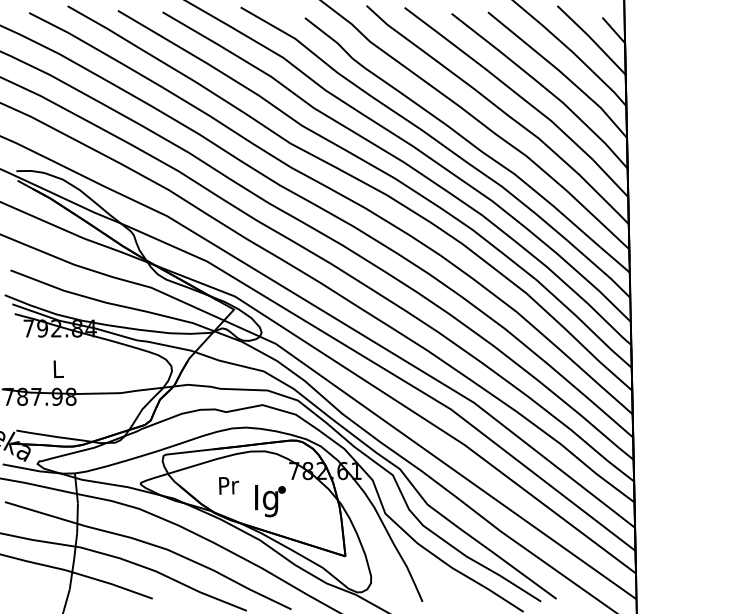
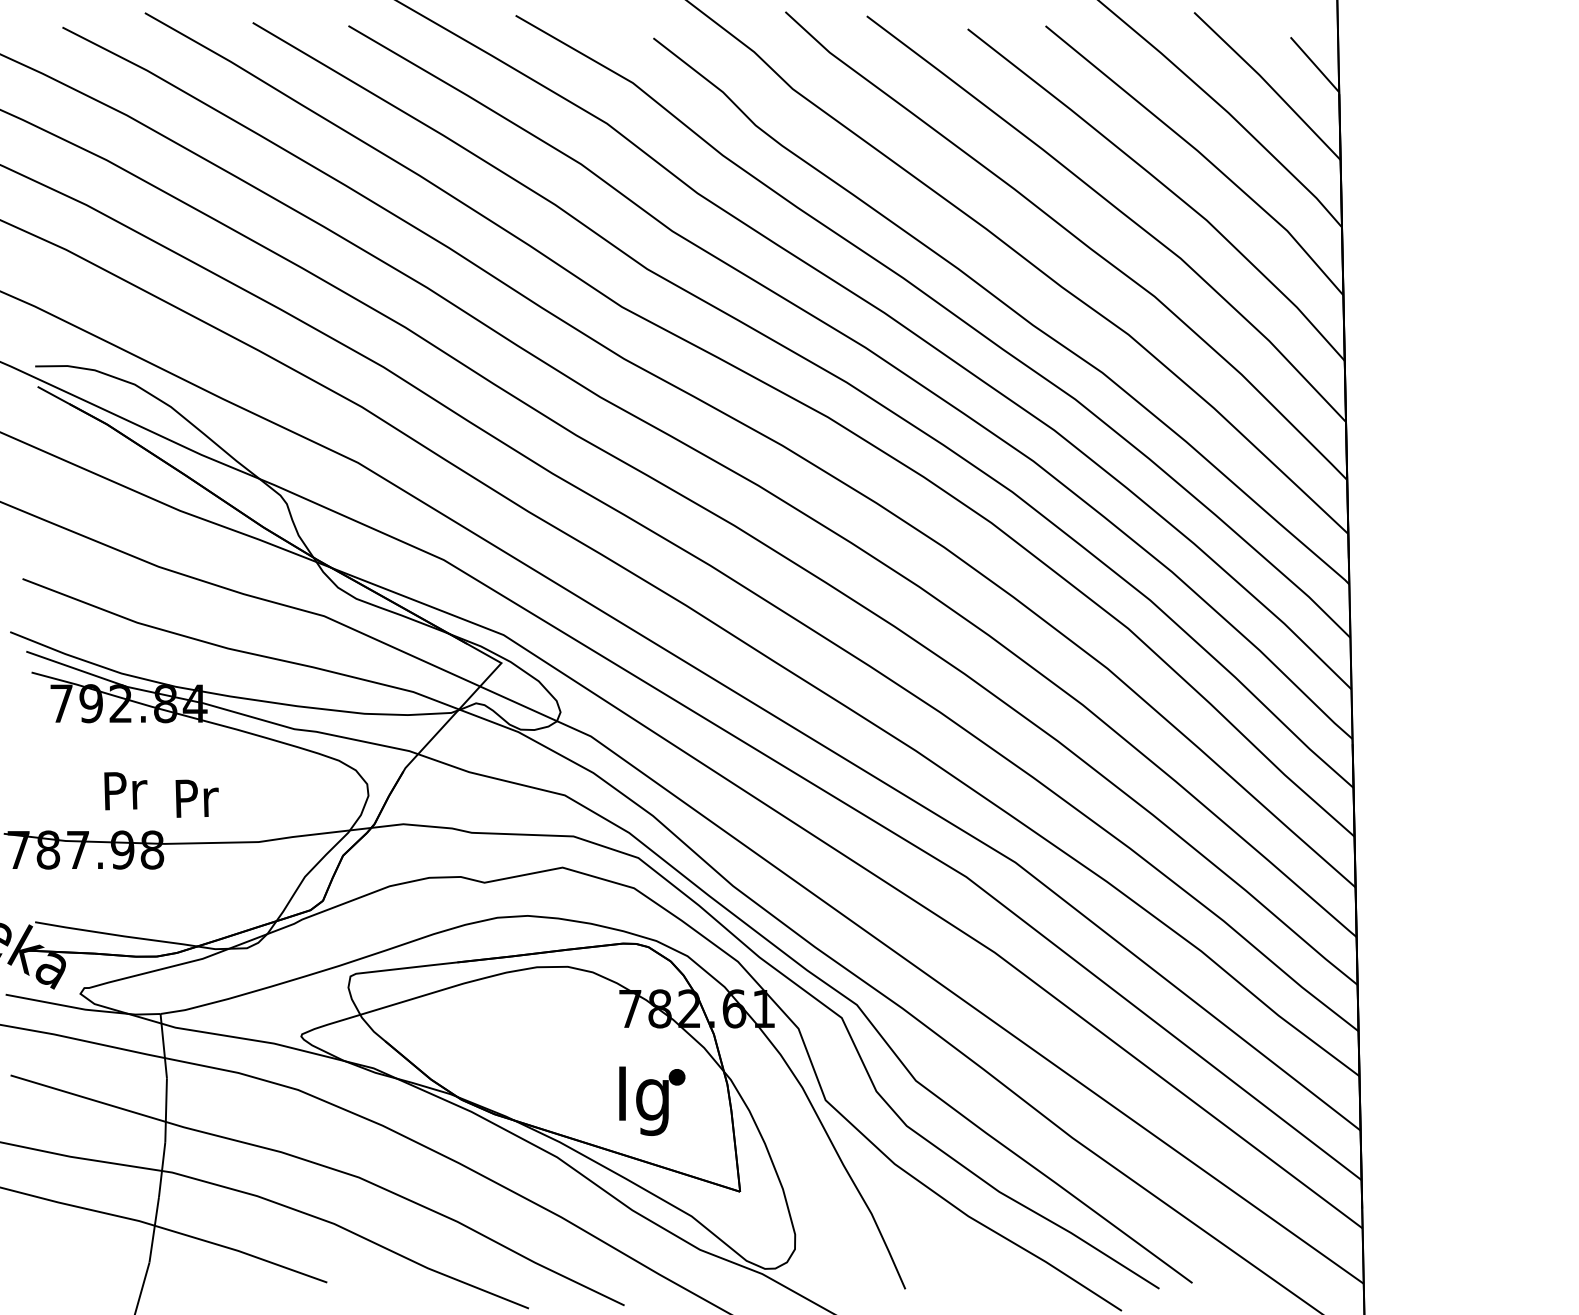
text: (58, 369) -> (125, 791), L -> Pr
text: (229, 485) -> (198, 797), moved
text: (270, 501) -> (652, 1102), moved

